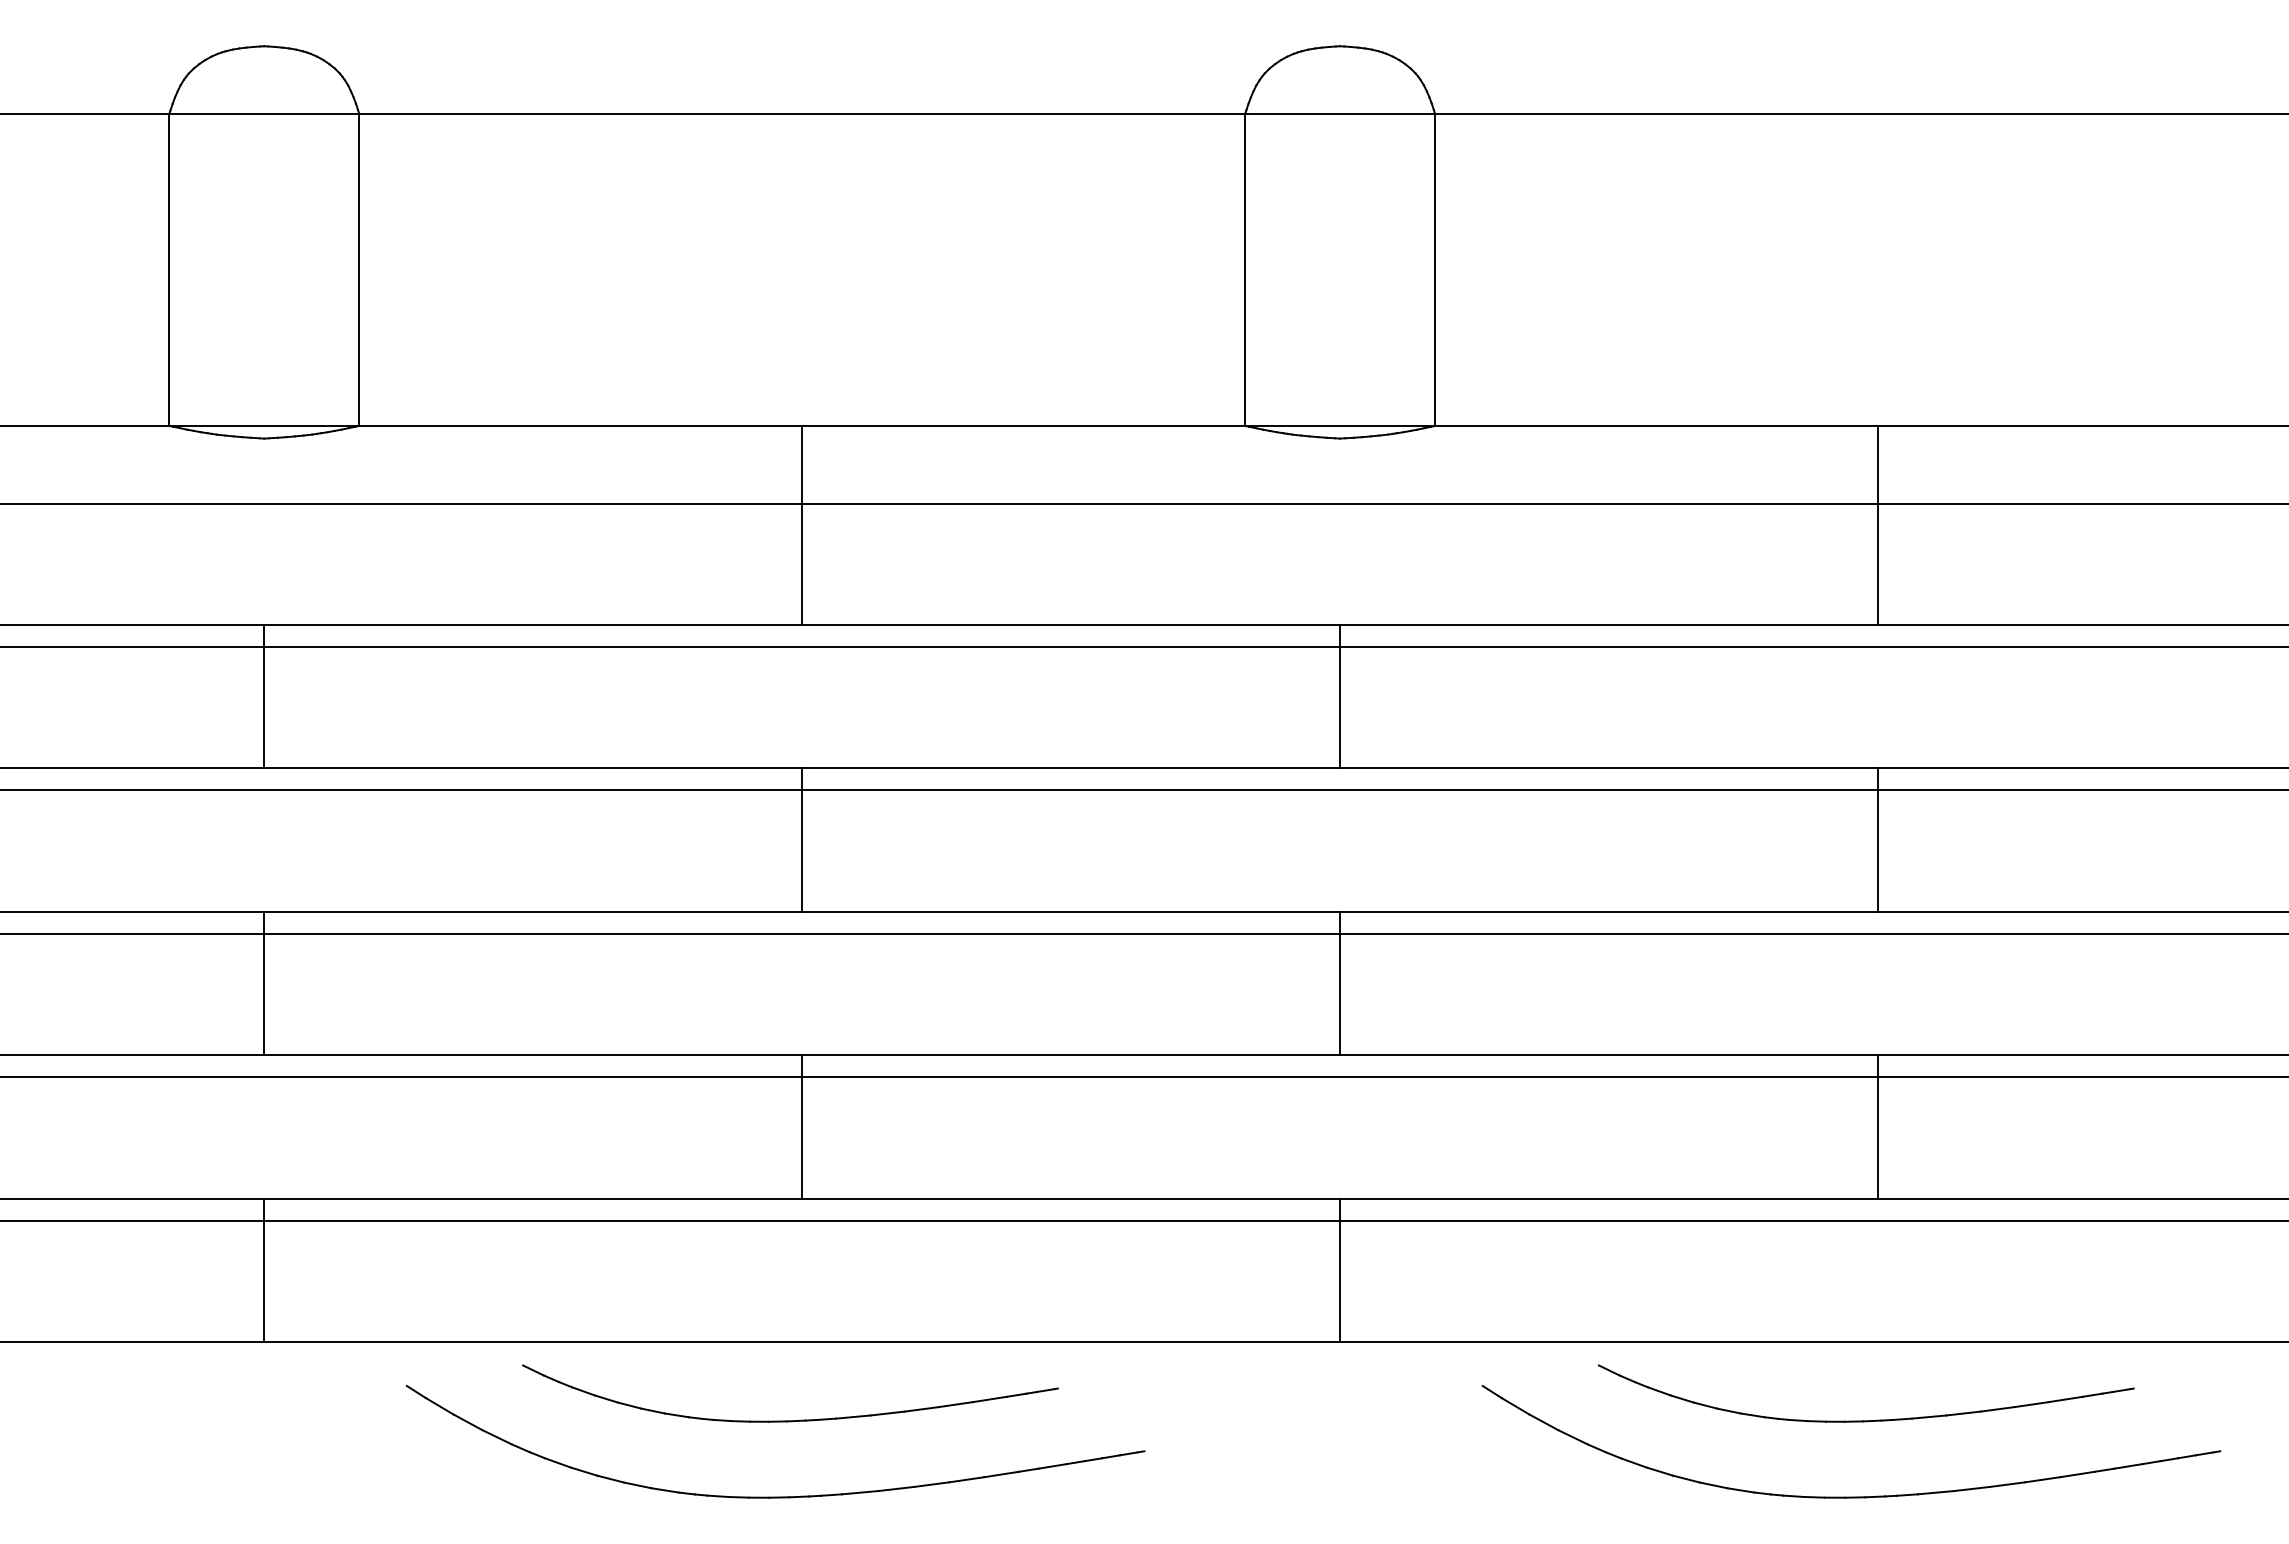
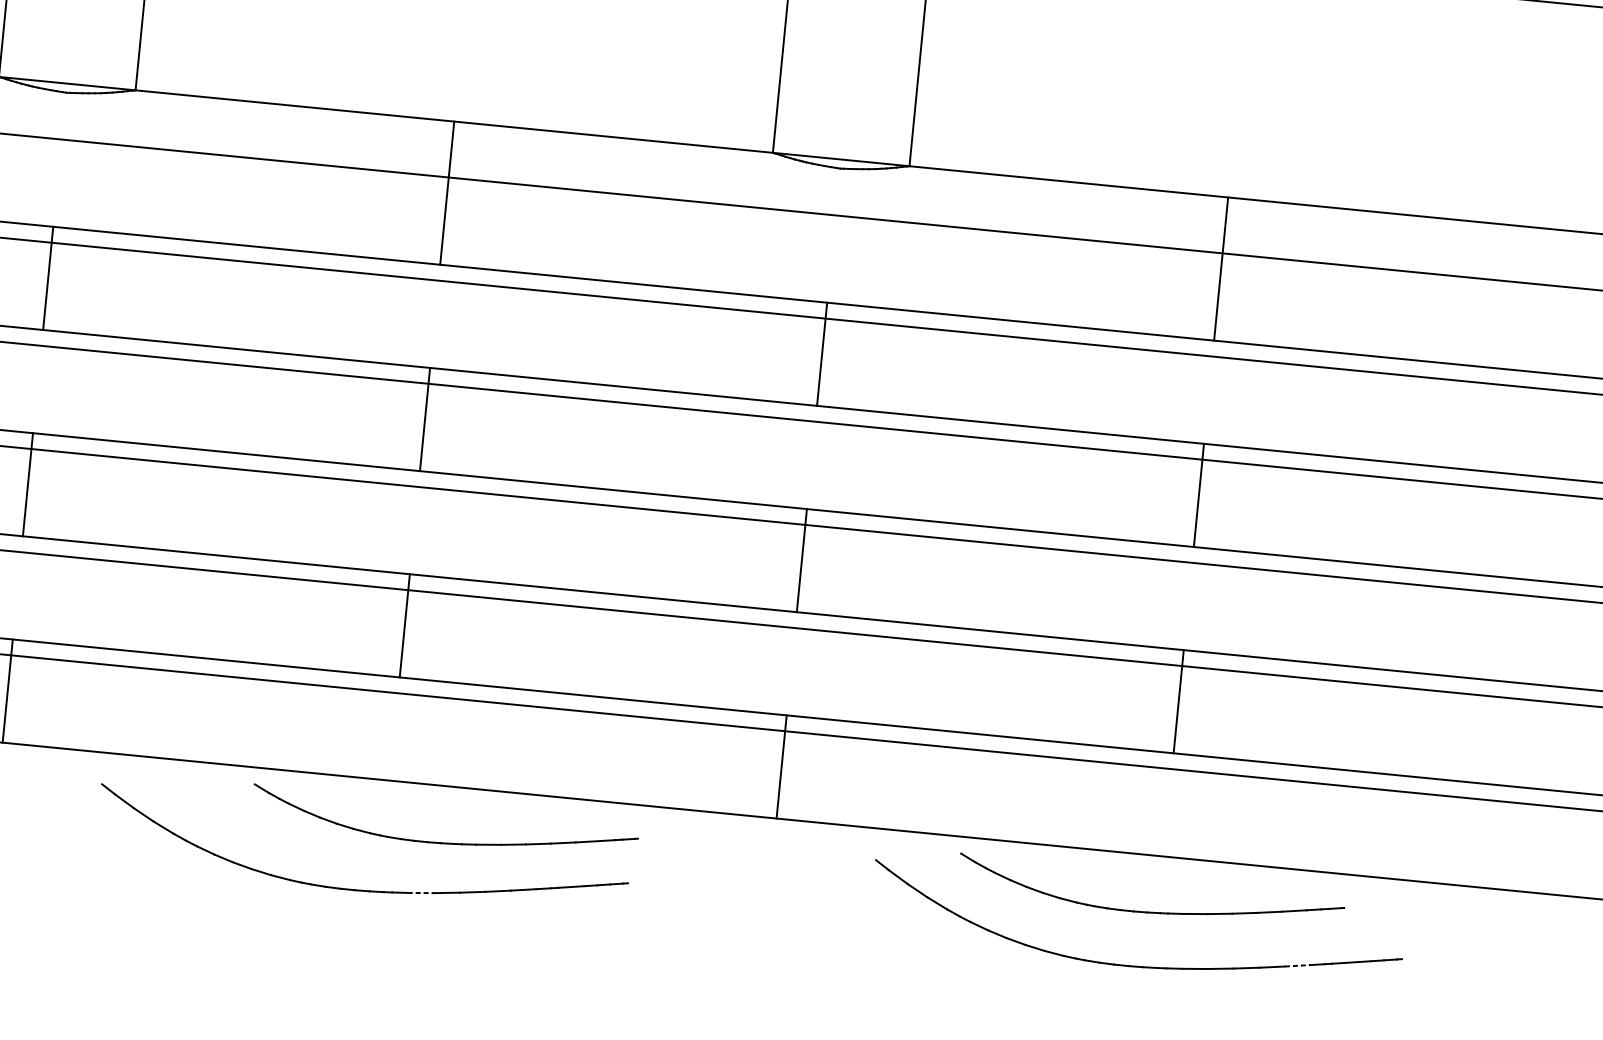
part: (790, 1420) -> (443, 842), moved
line: (2077, 1474) -> (1297, 965), solid -> dashed
line: (860, 1492) -> (420, 892), solid -> dashed

